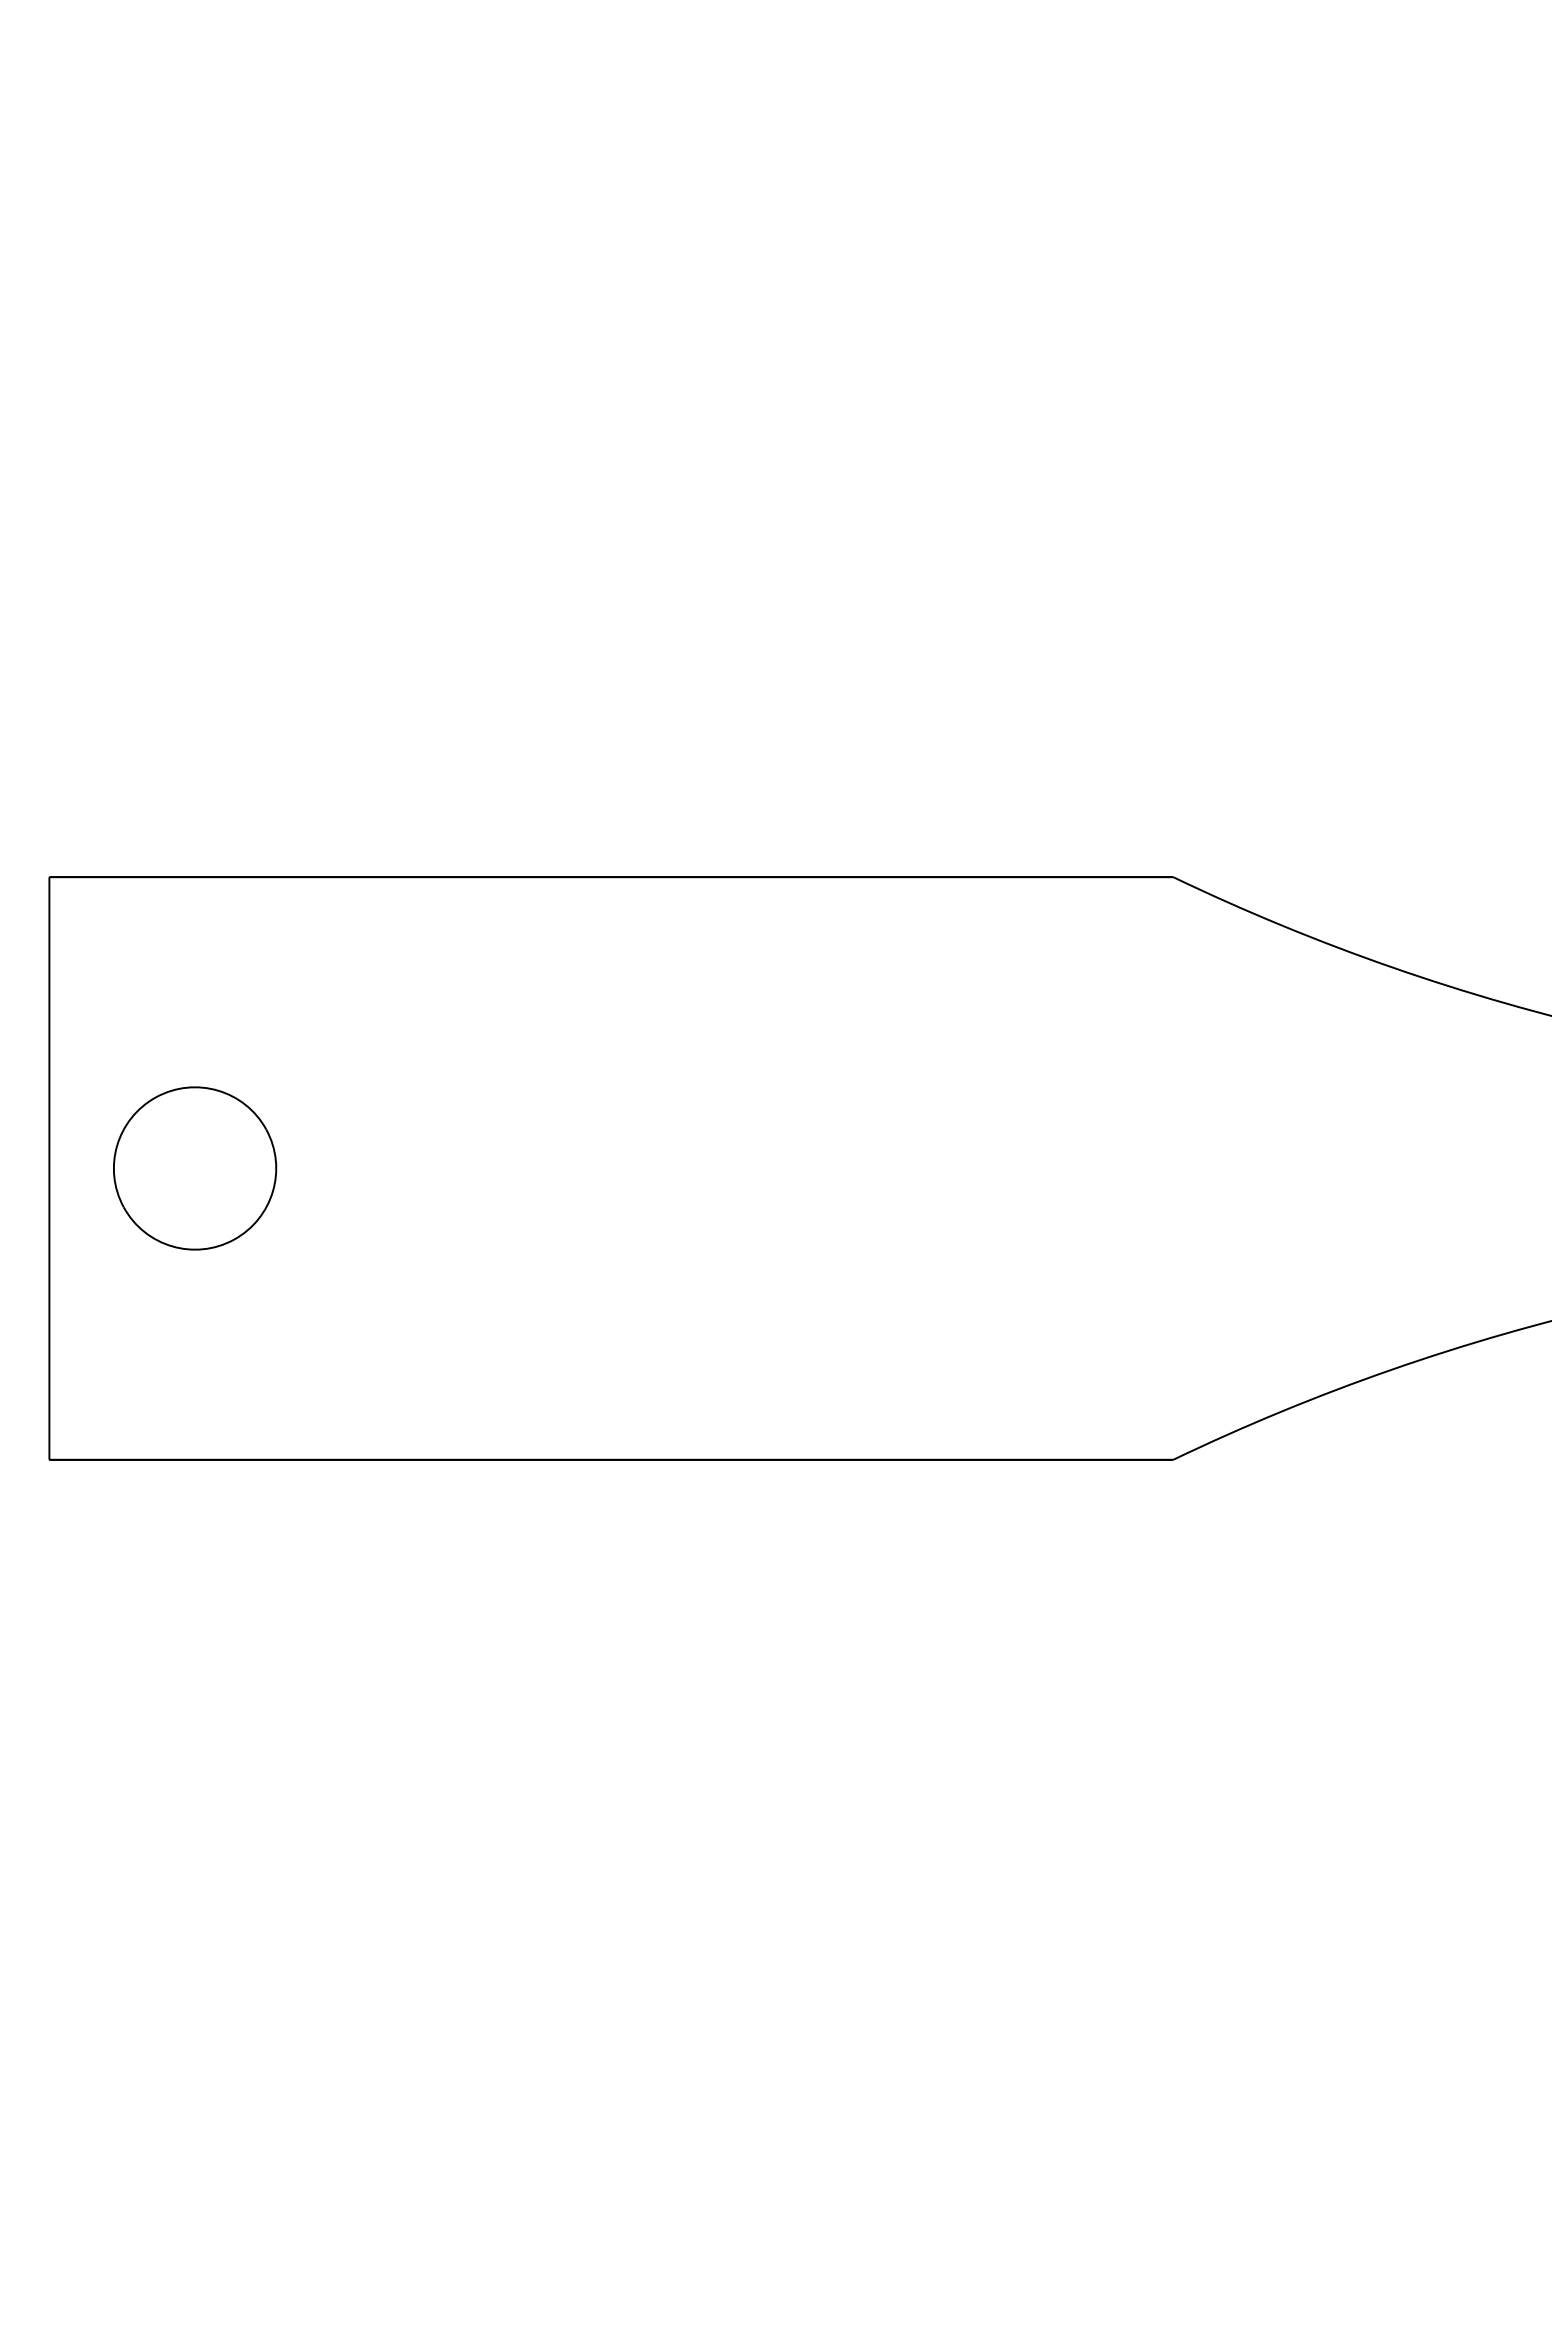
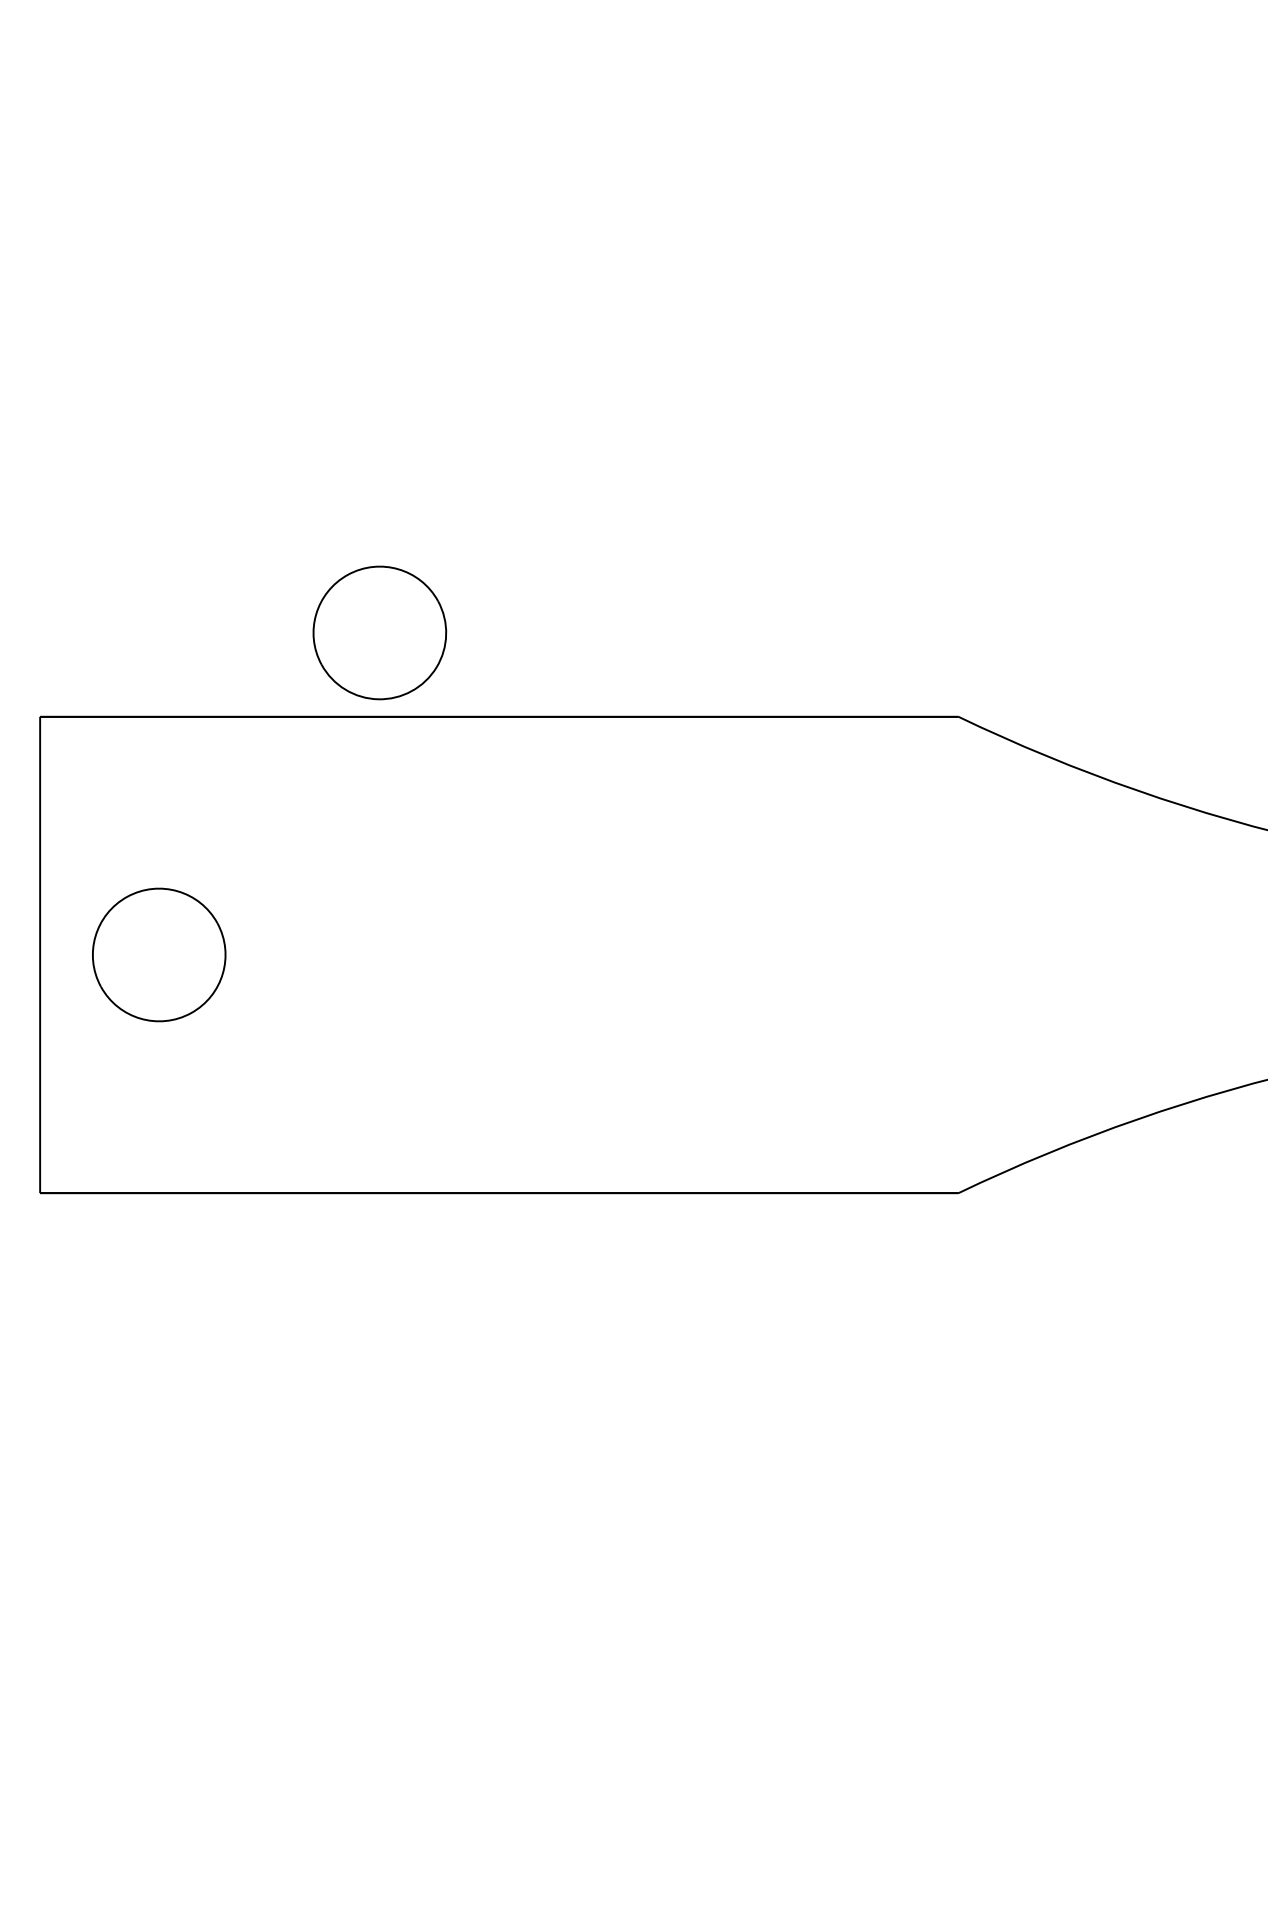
part: (465, 774) -> (380, 632), added

